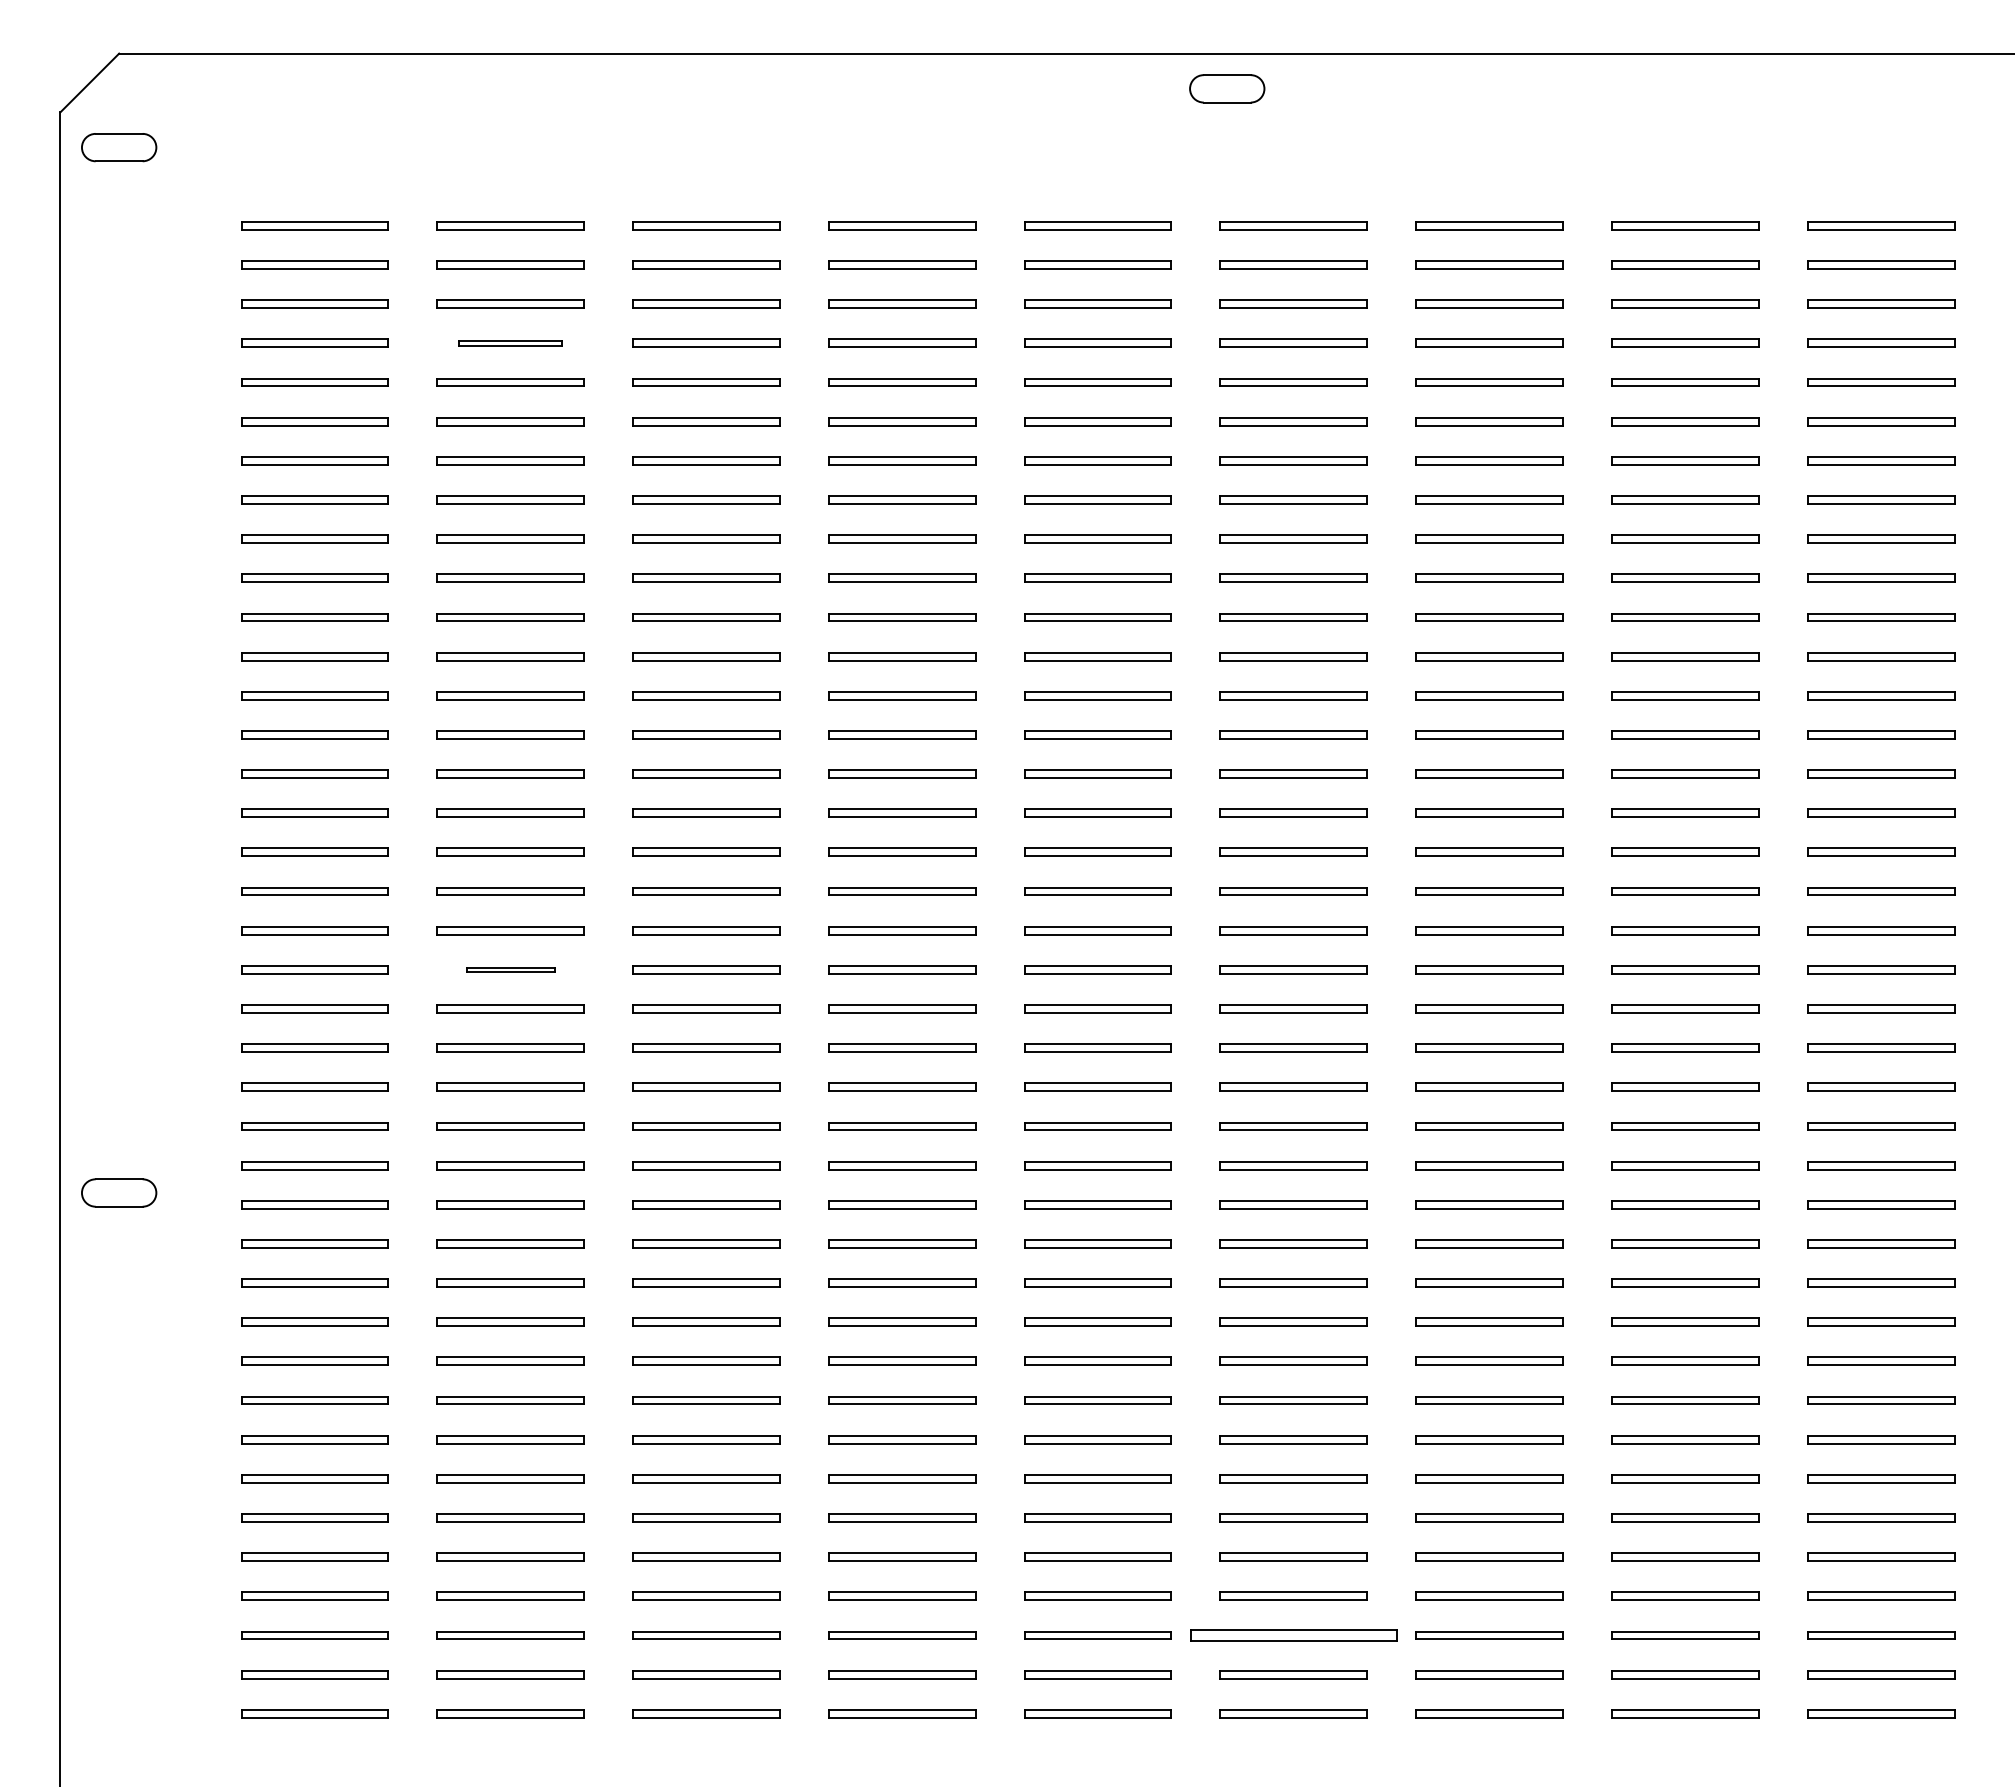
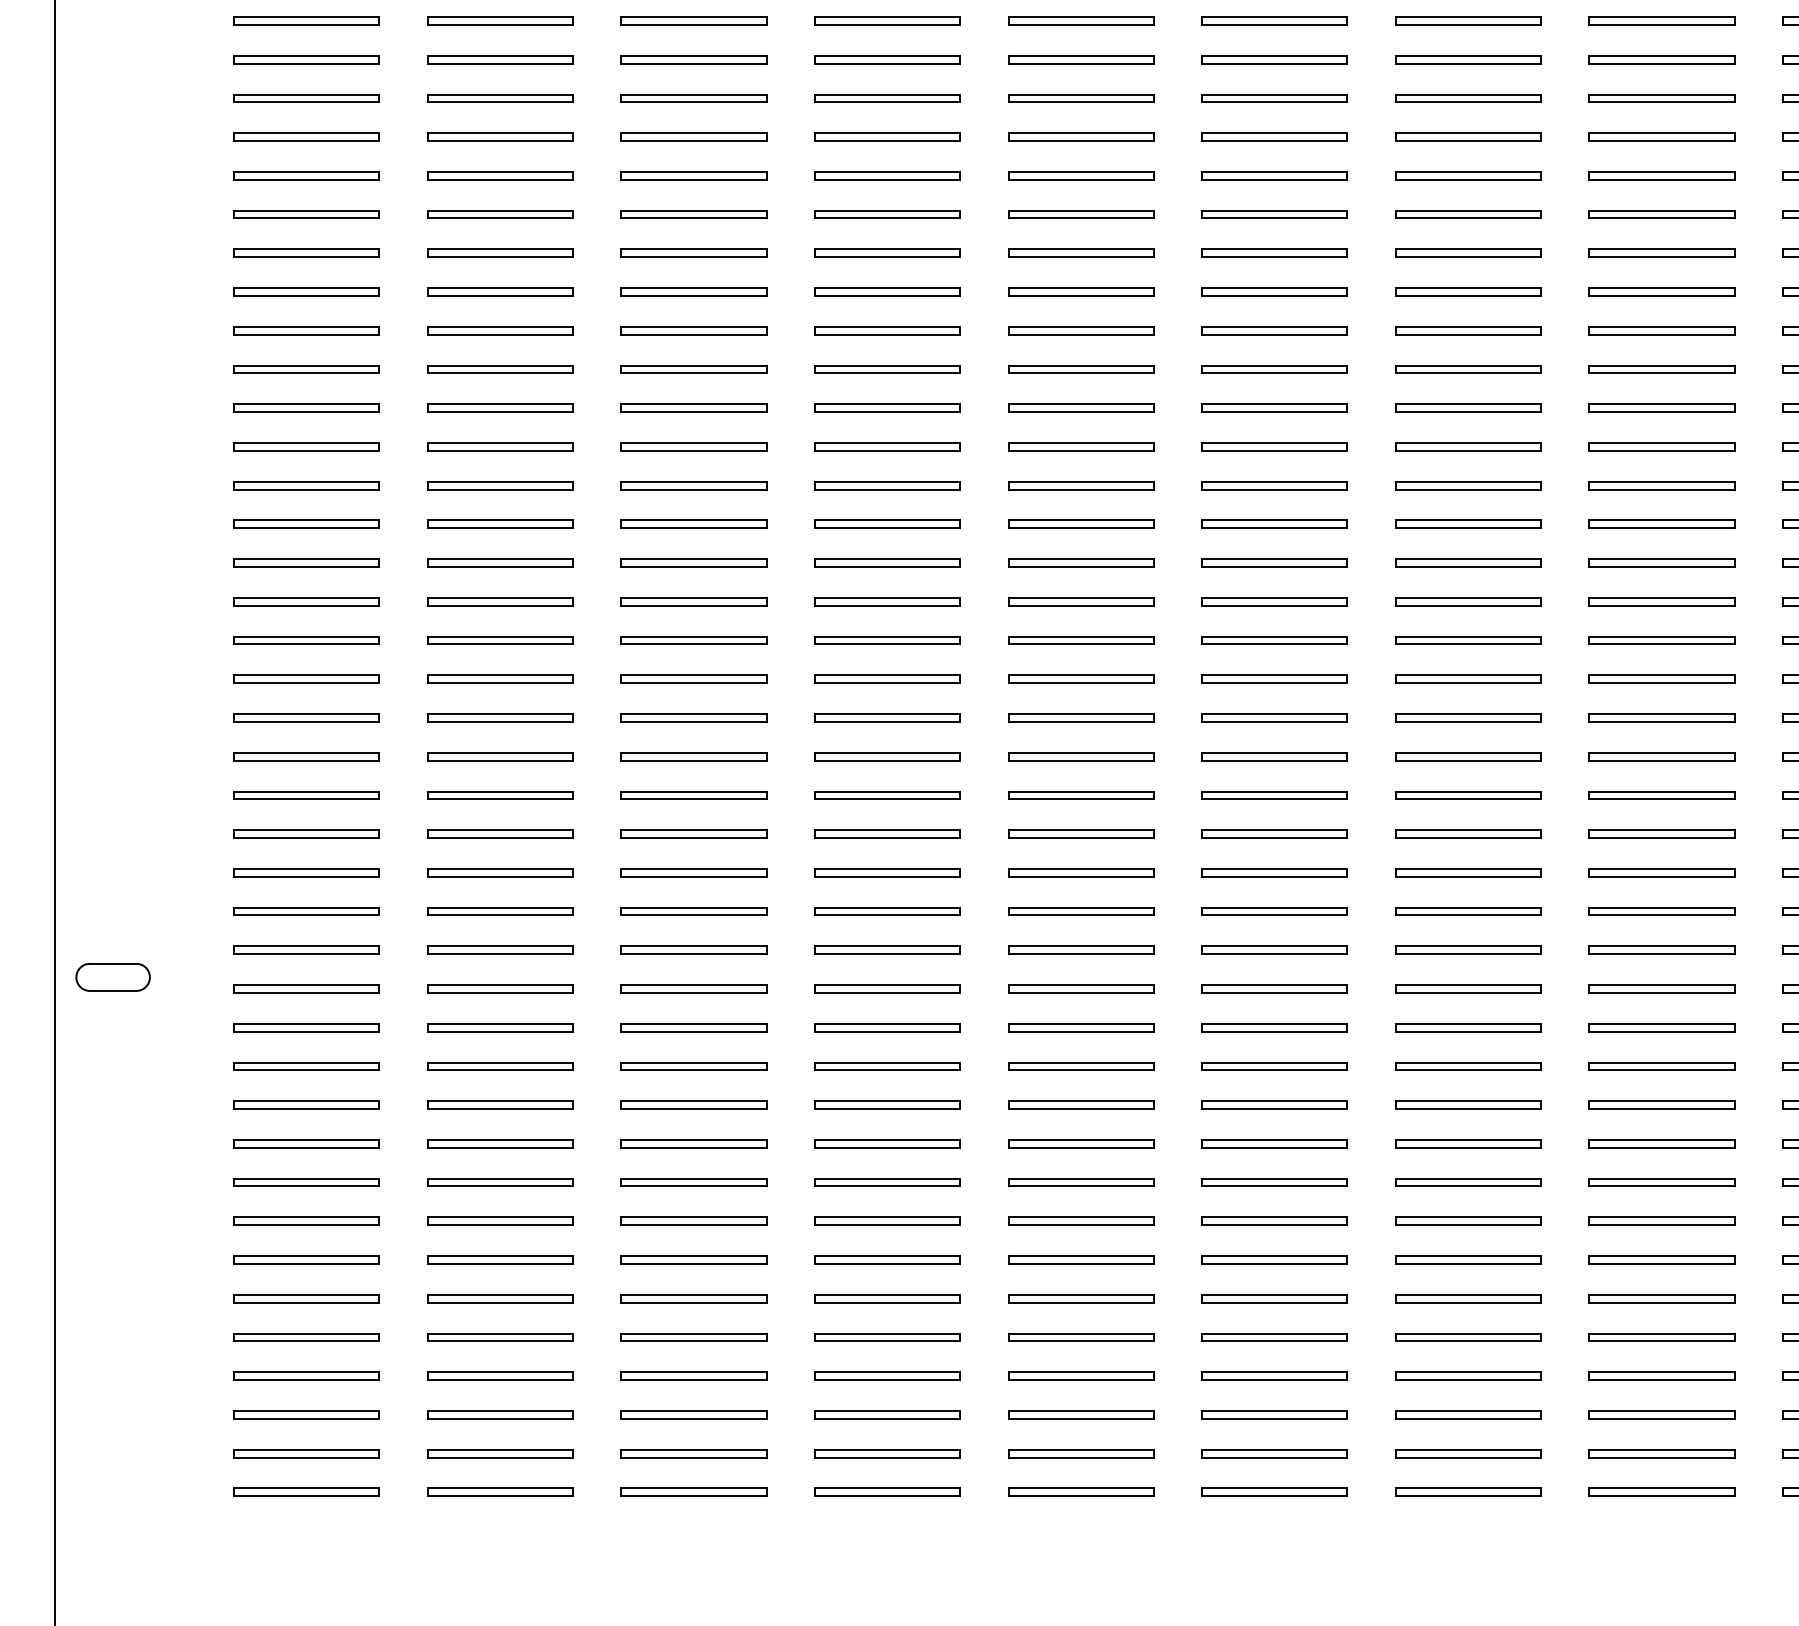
part: (510, 342) -> (500, 136), size x1.43
part: (510, 969) -> (500, 756), size x1.67
part: (1293, 1635) -> (1274, 1414), size x0.71

